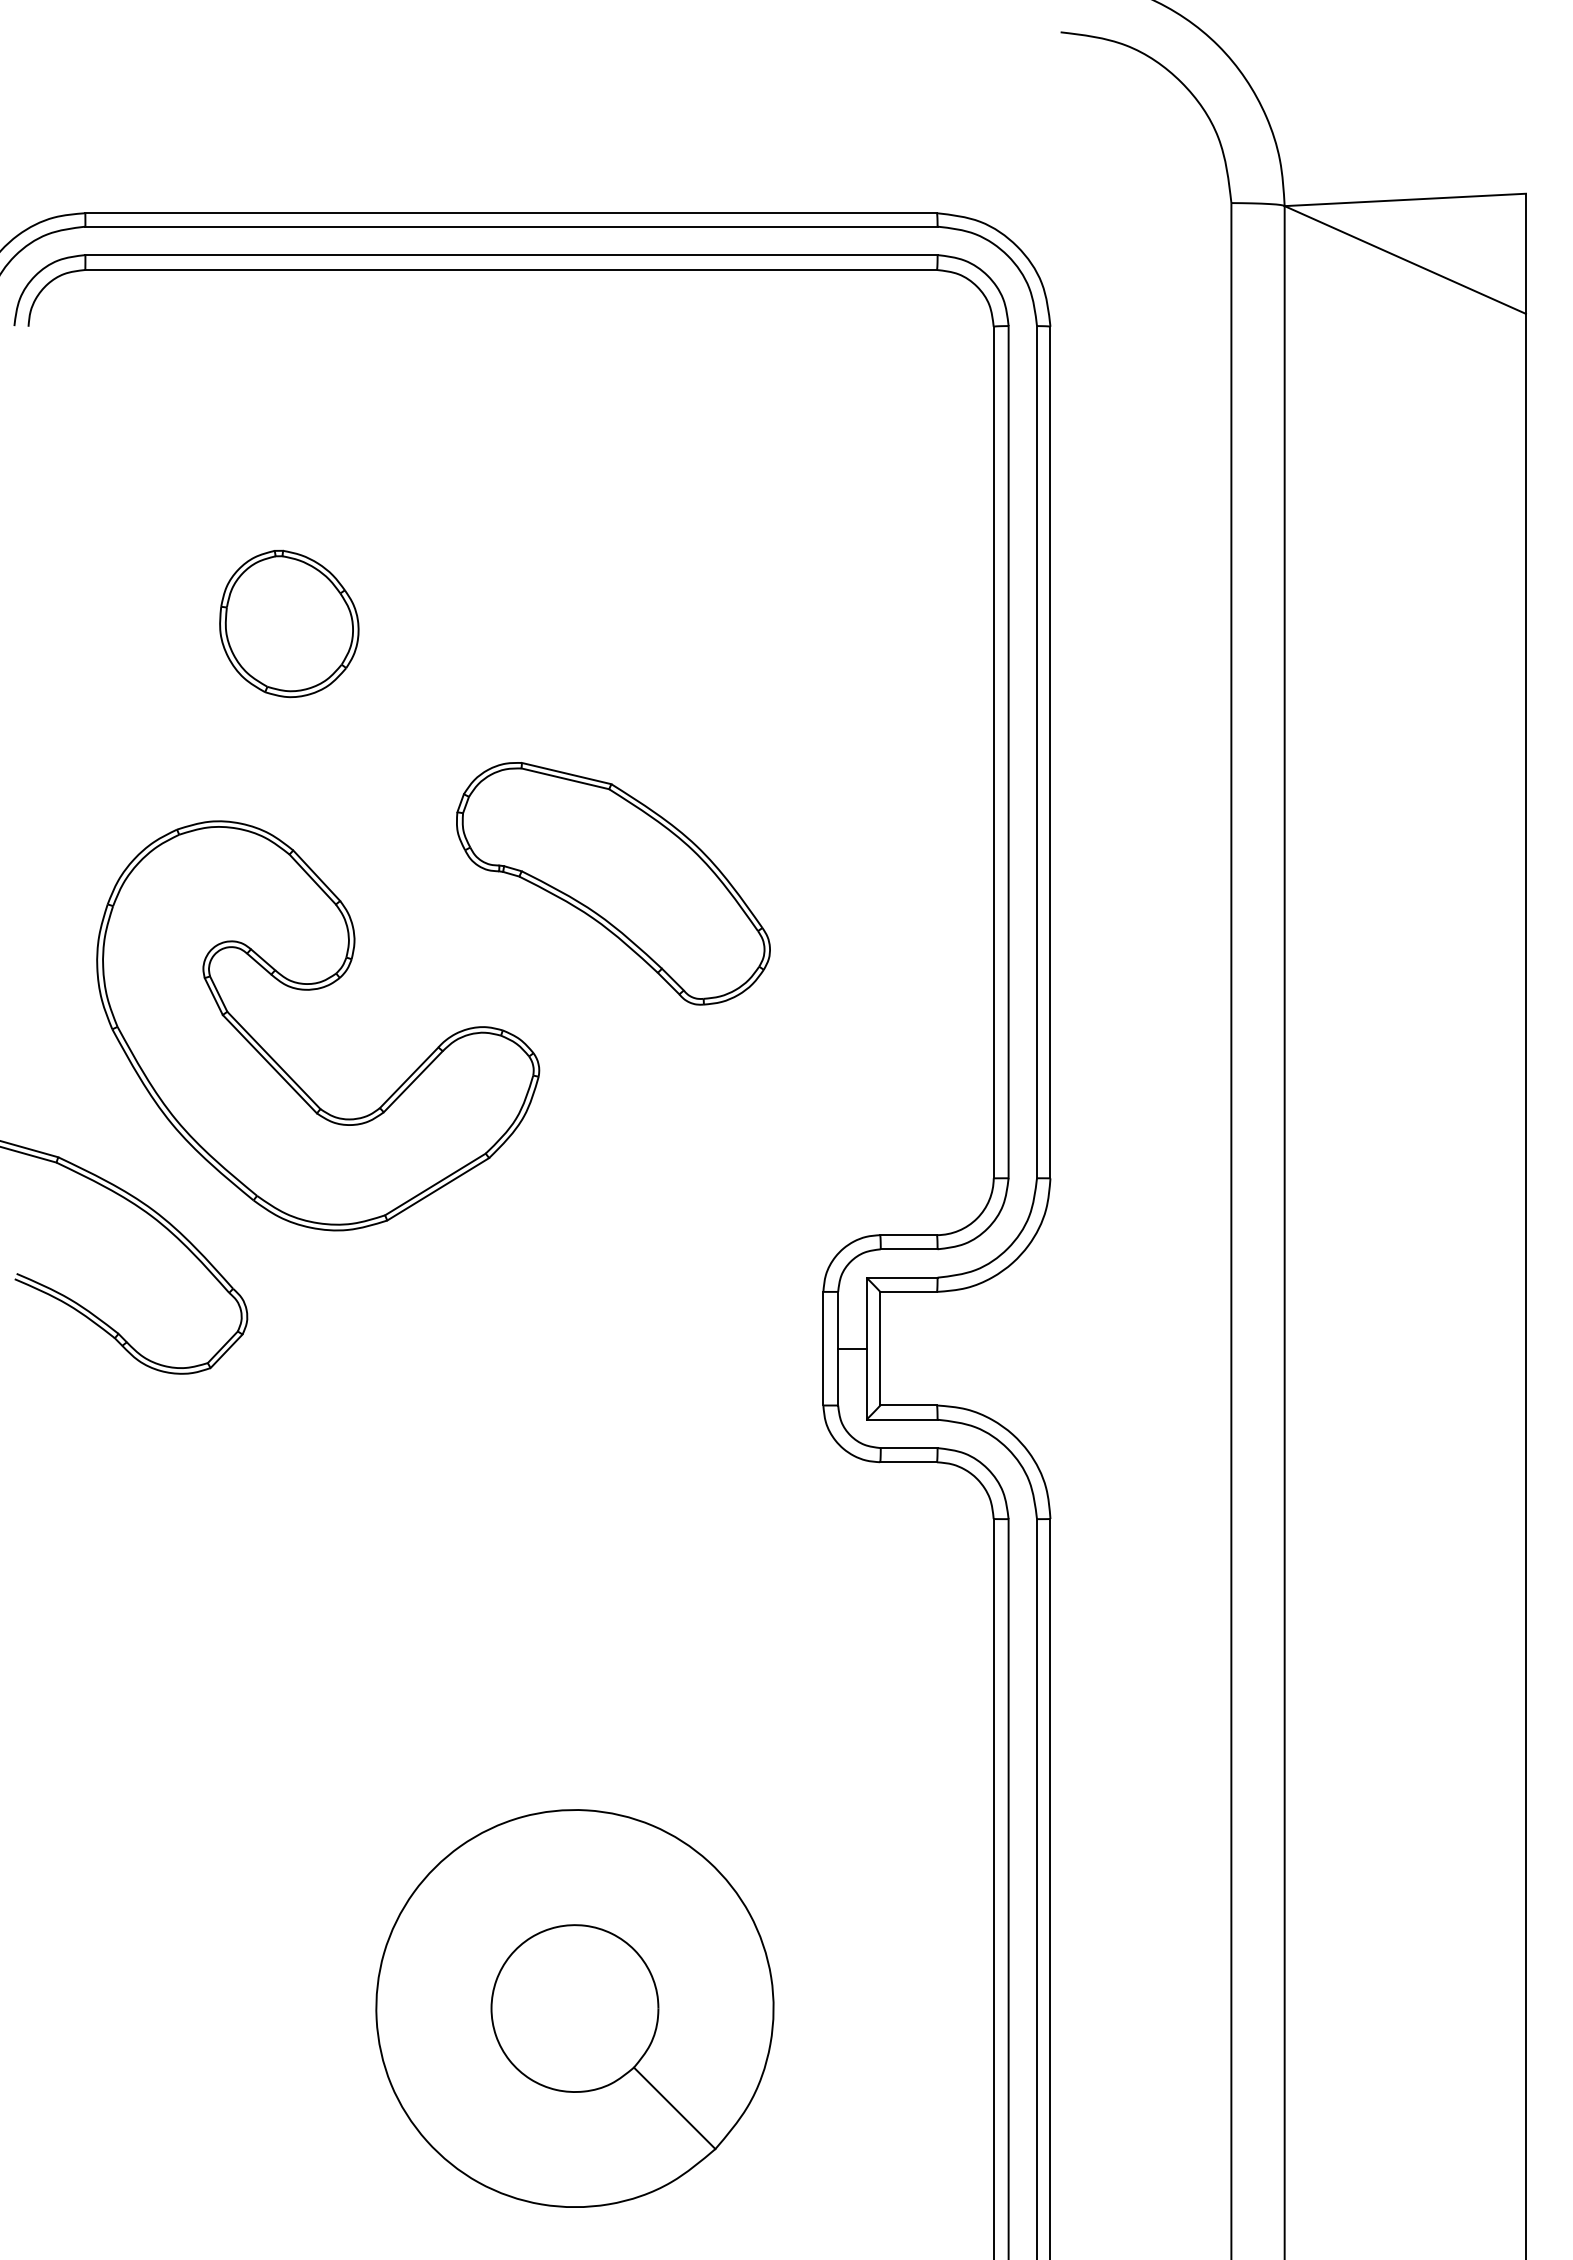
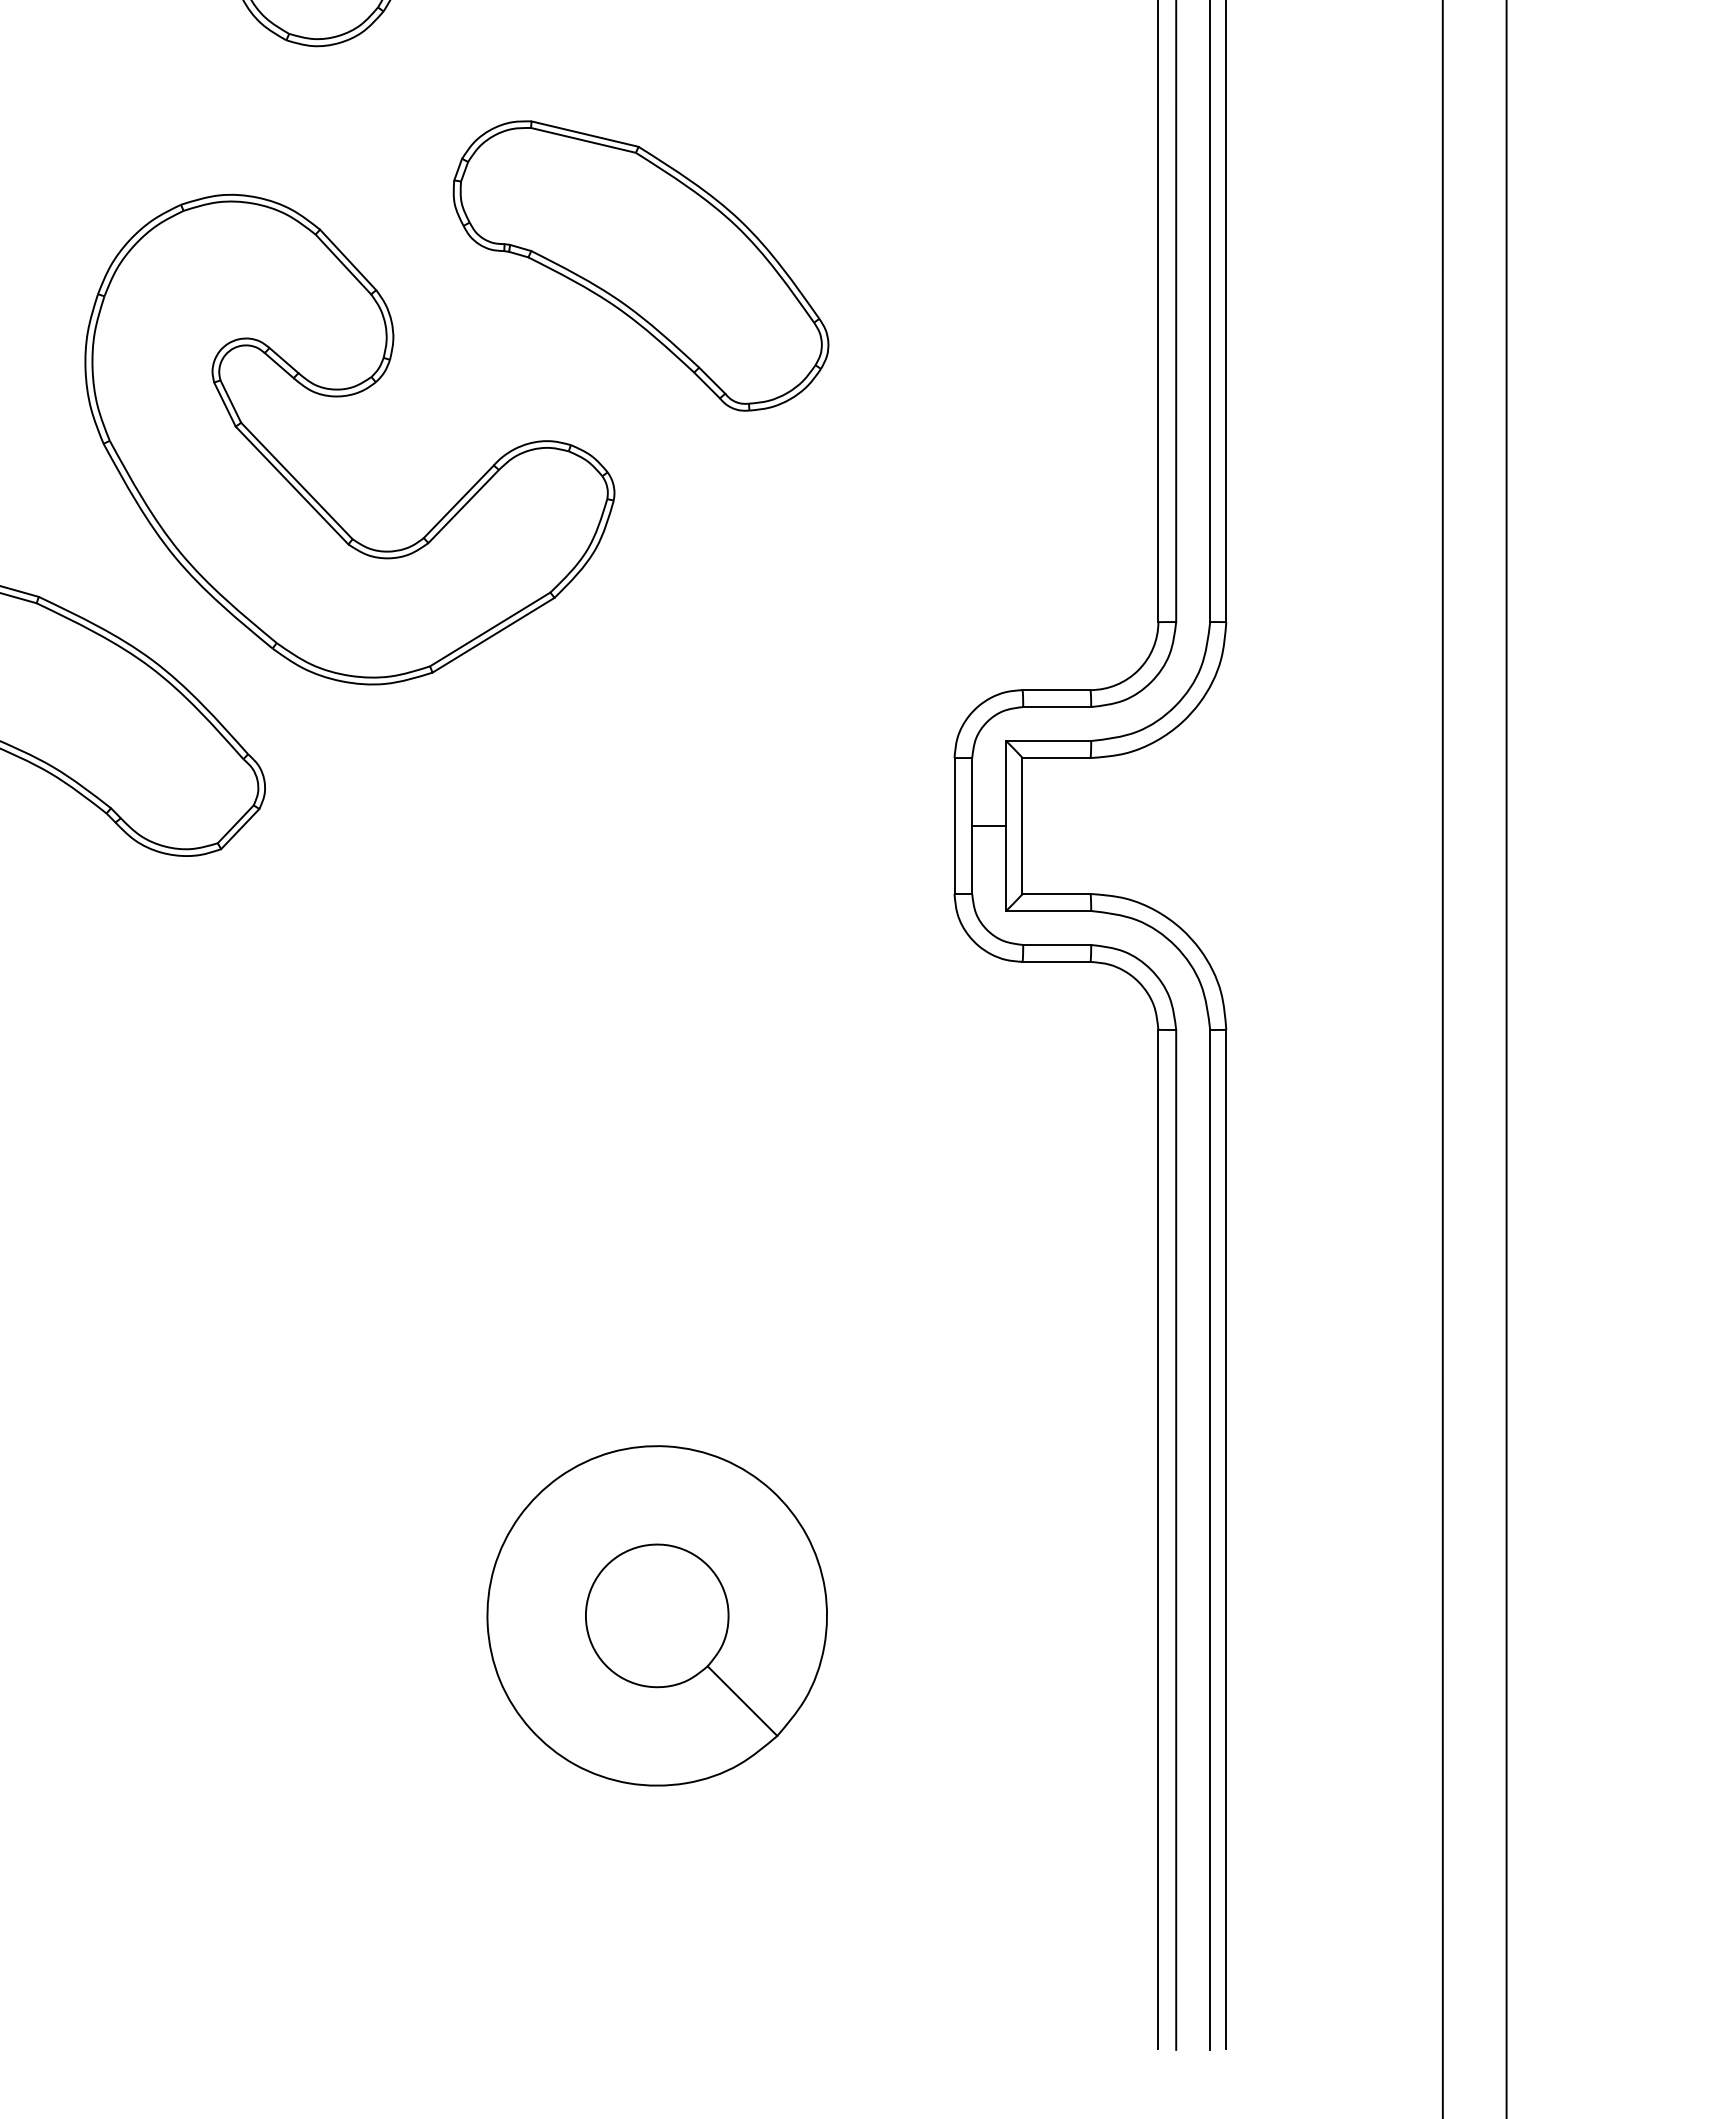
part: (613, 883) -> (641, 265), moved
part: (574, 2008) -> (656, 1615), size x0.71

